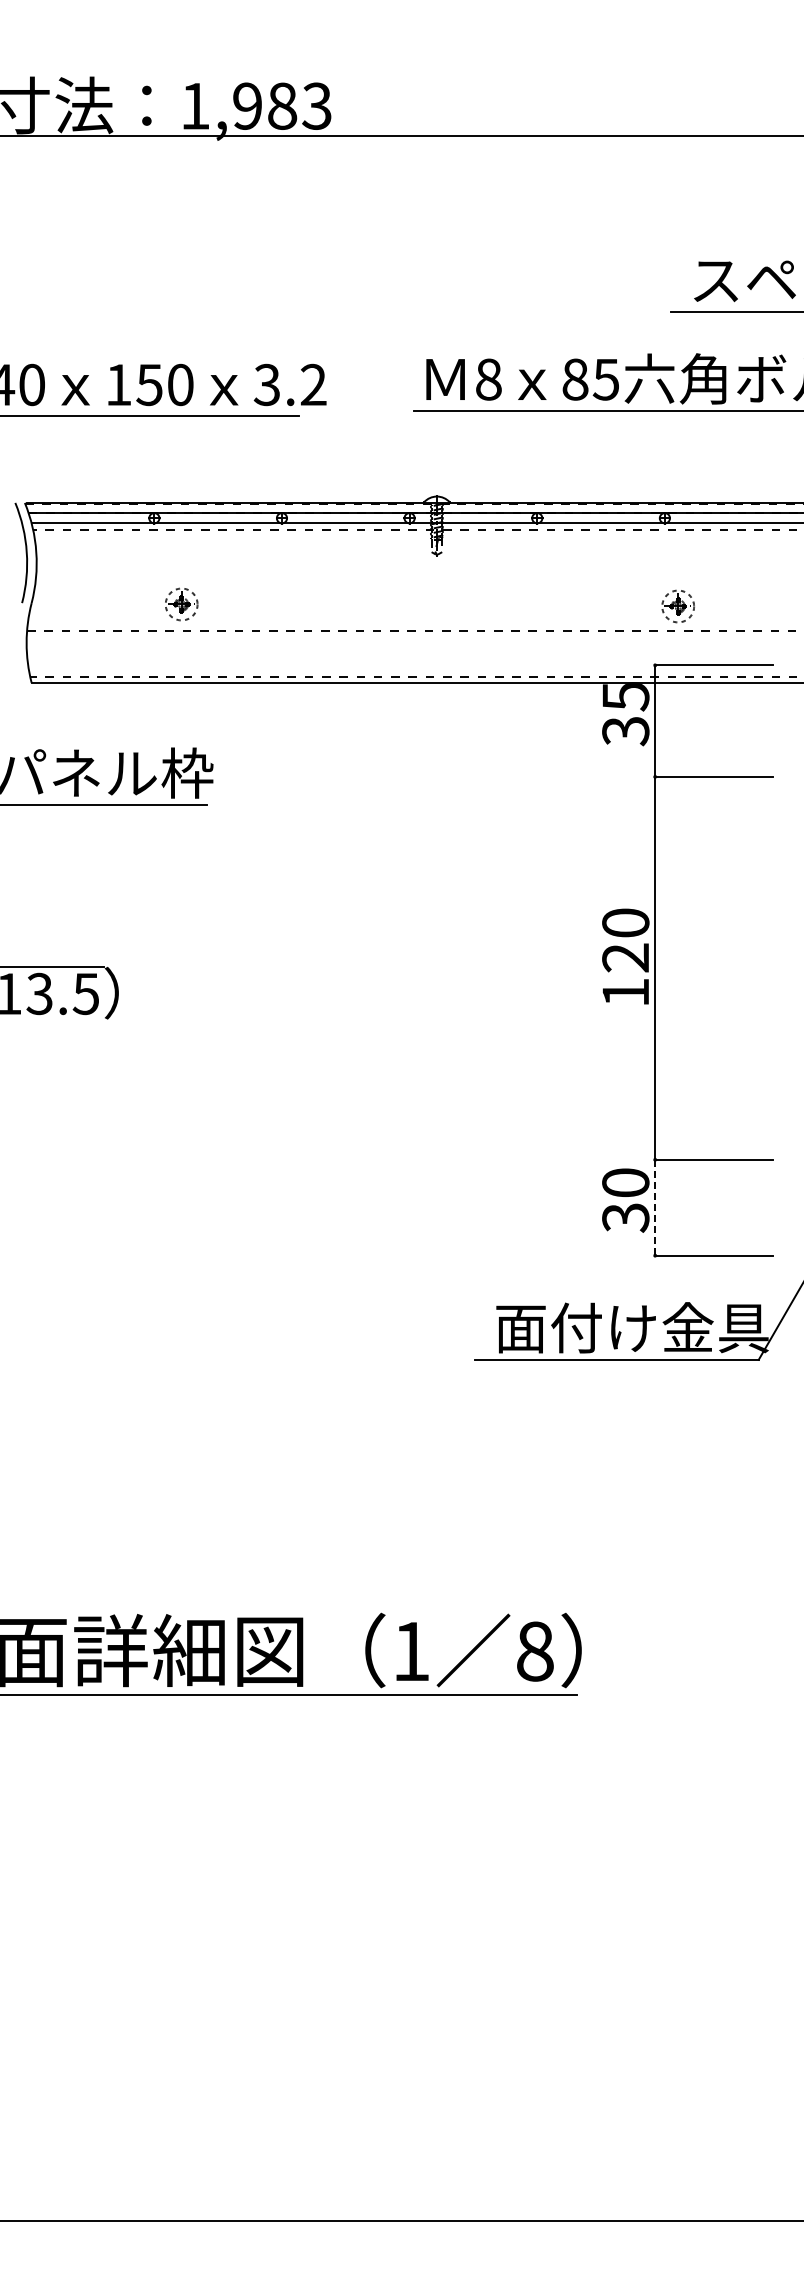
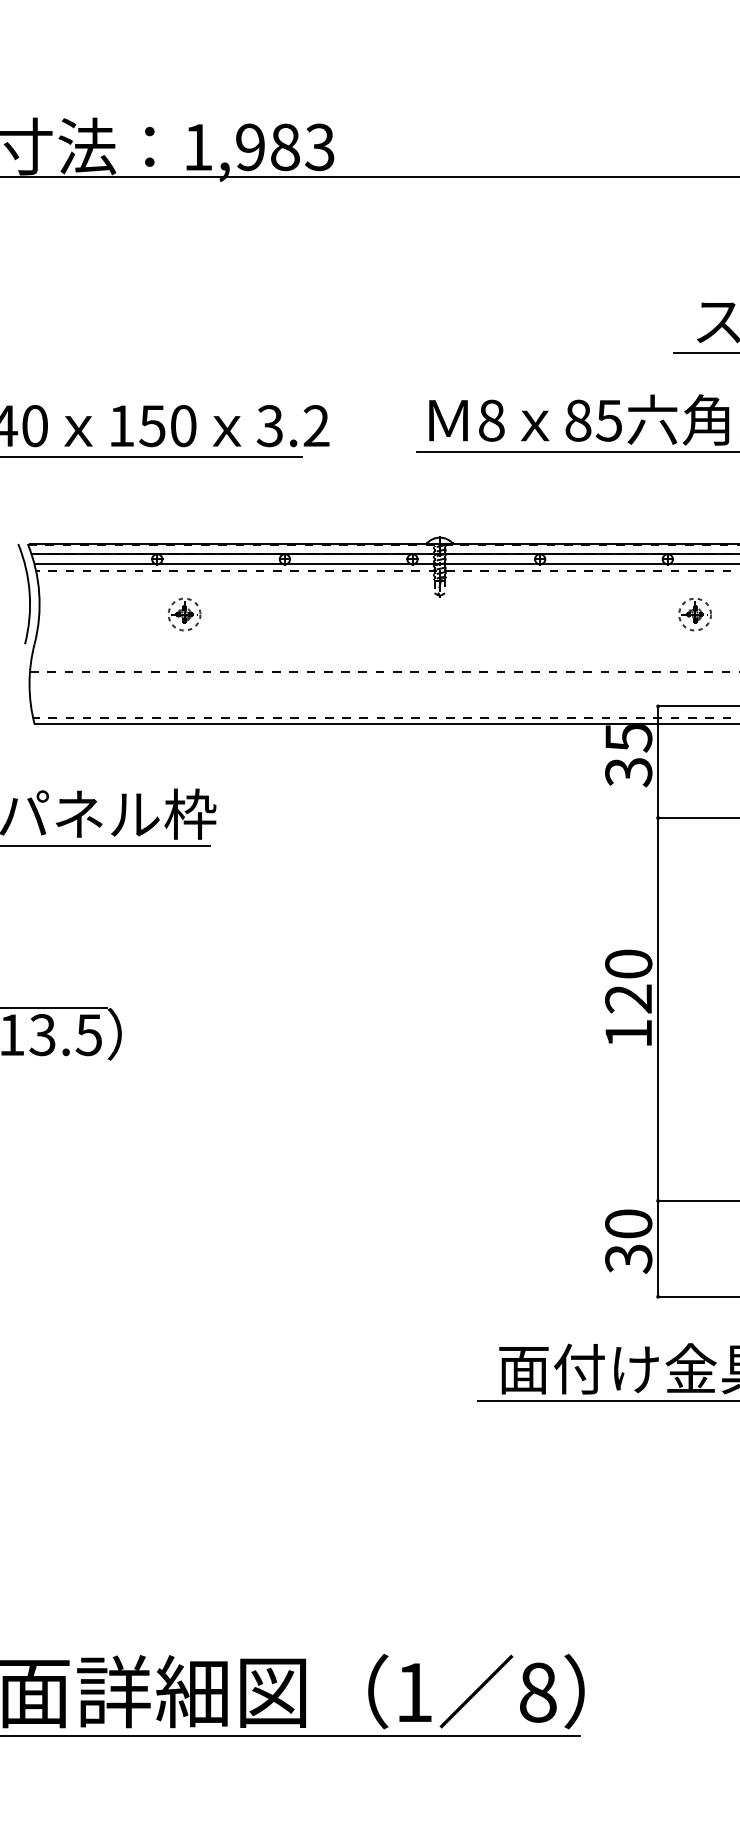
part: (181, 604) -> (184, 614), moved
part: (677, 606) -> (694, 614), moved
line: (655, 1207) -> (658, 1248), dashed -> solid

